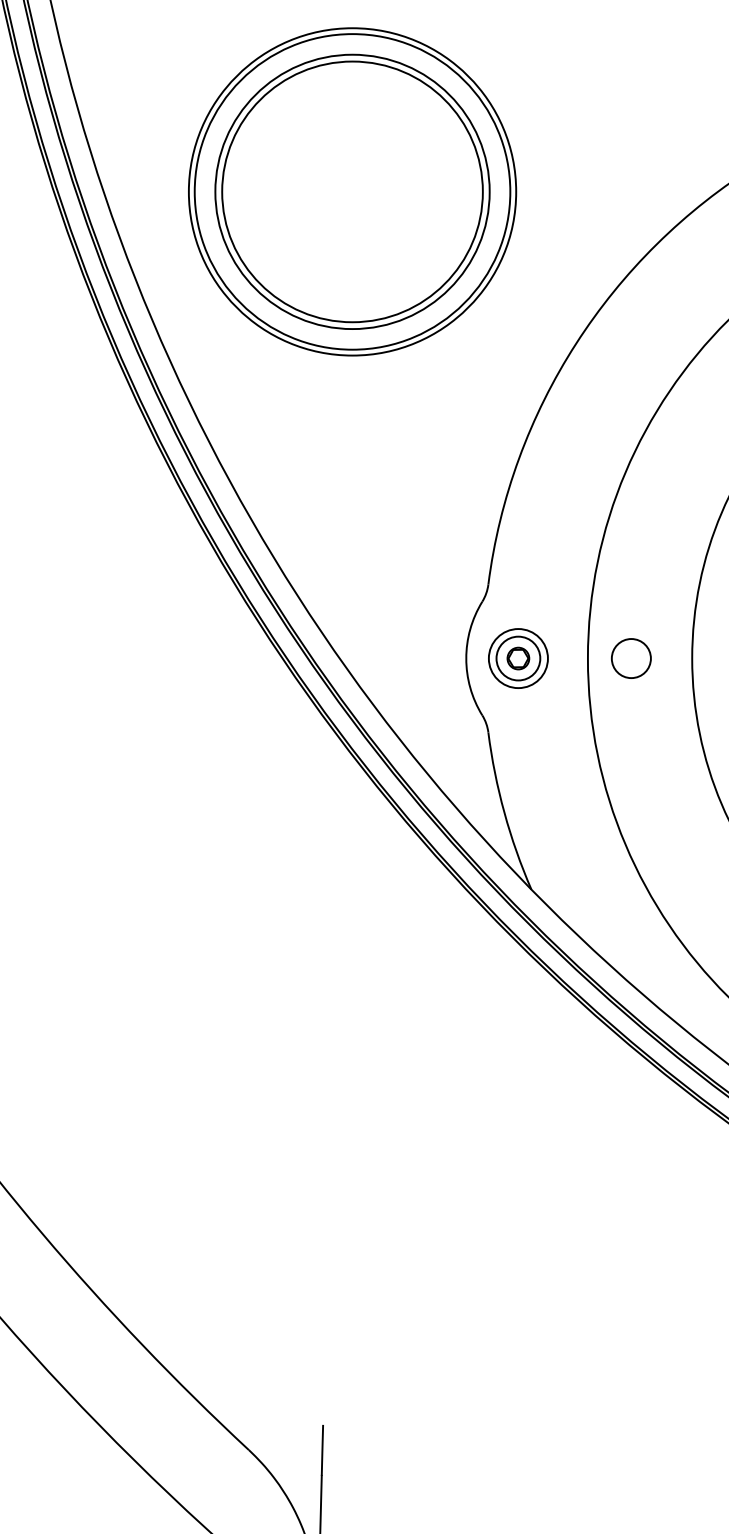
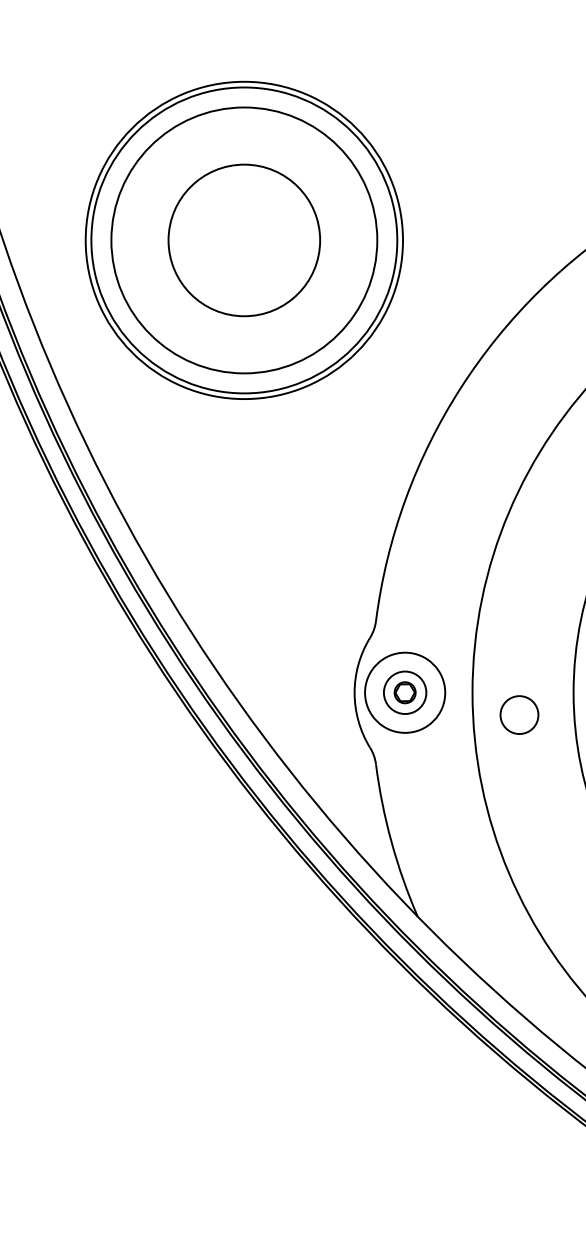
circle: (352, 191) -> (244, 240), size x0.6
circle: (517, 658) -> (404, 692), size x1.4
circle: (631, 658) -> (519, 715), moved

